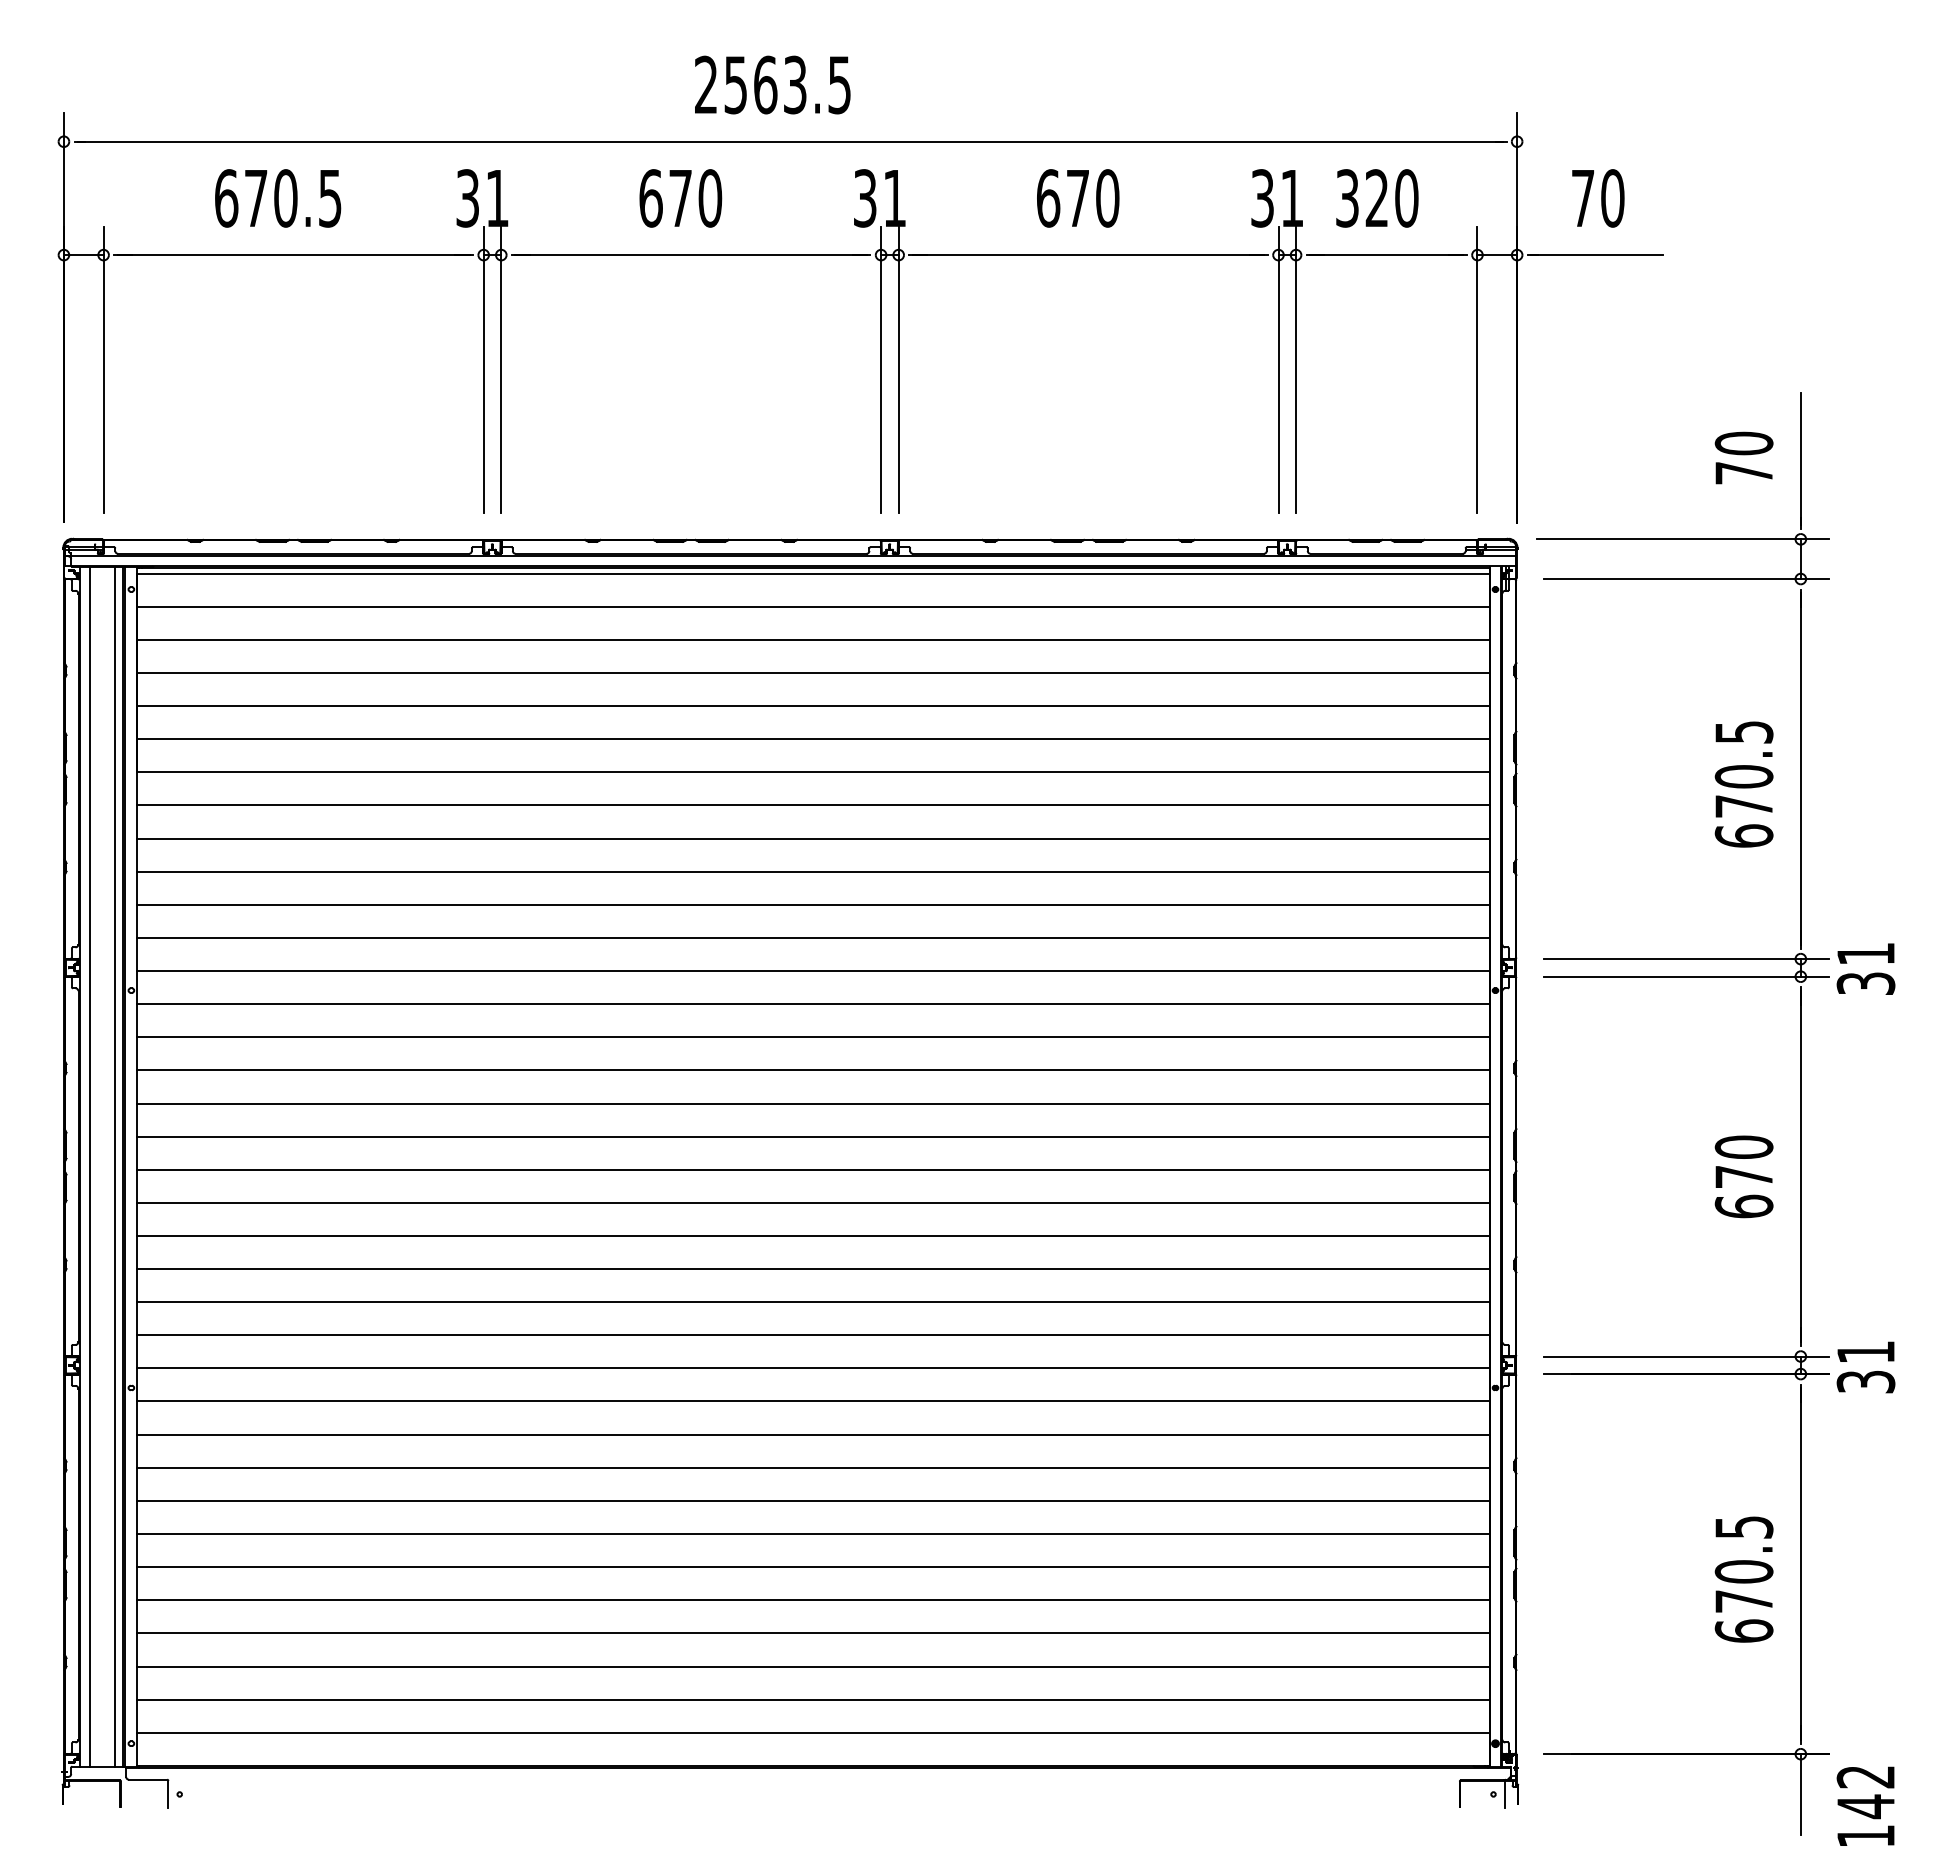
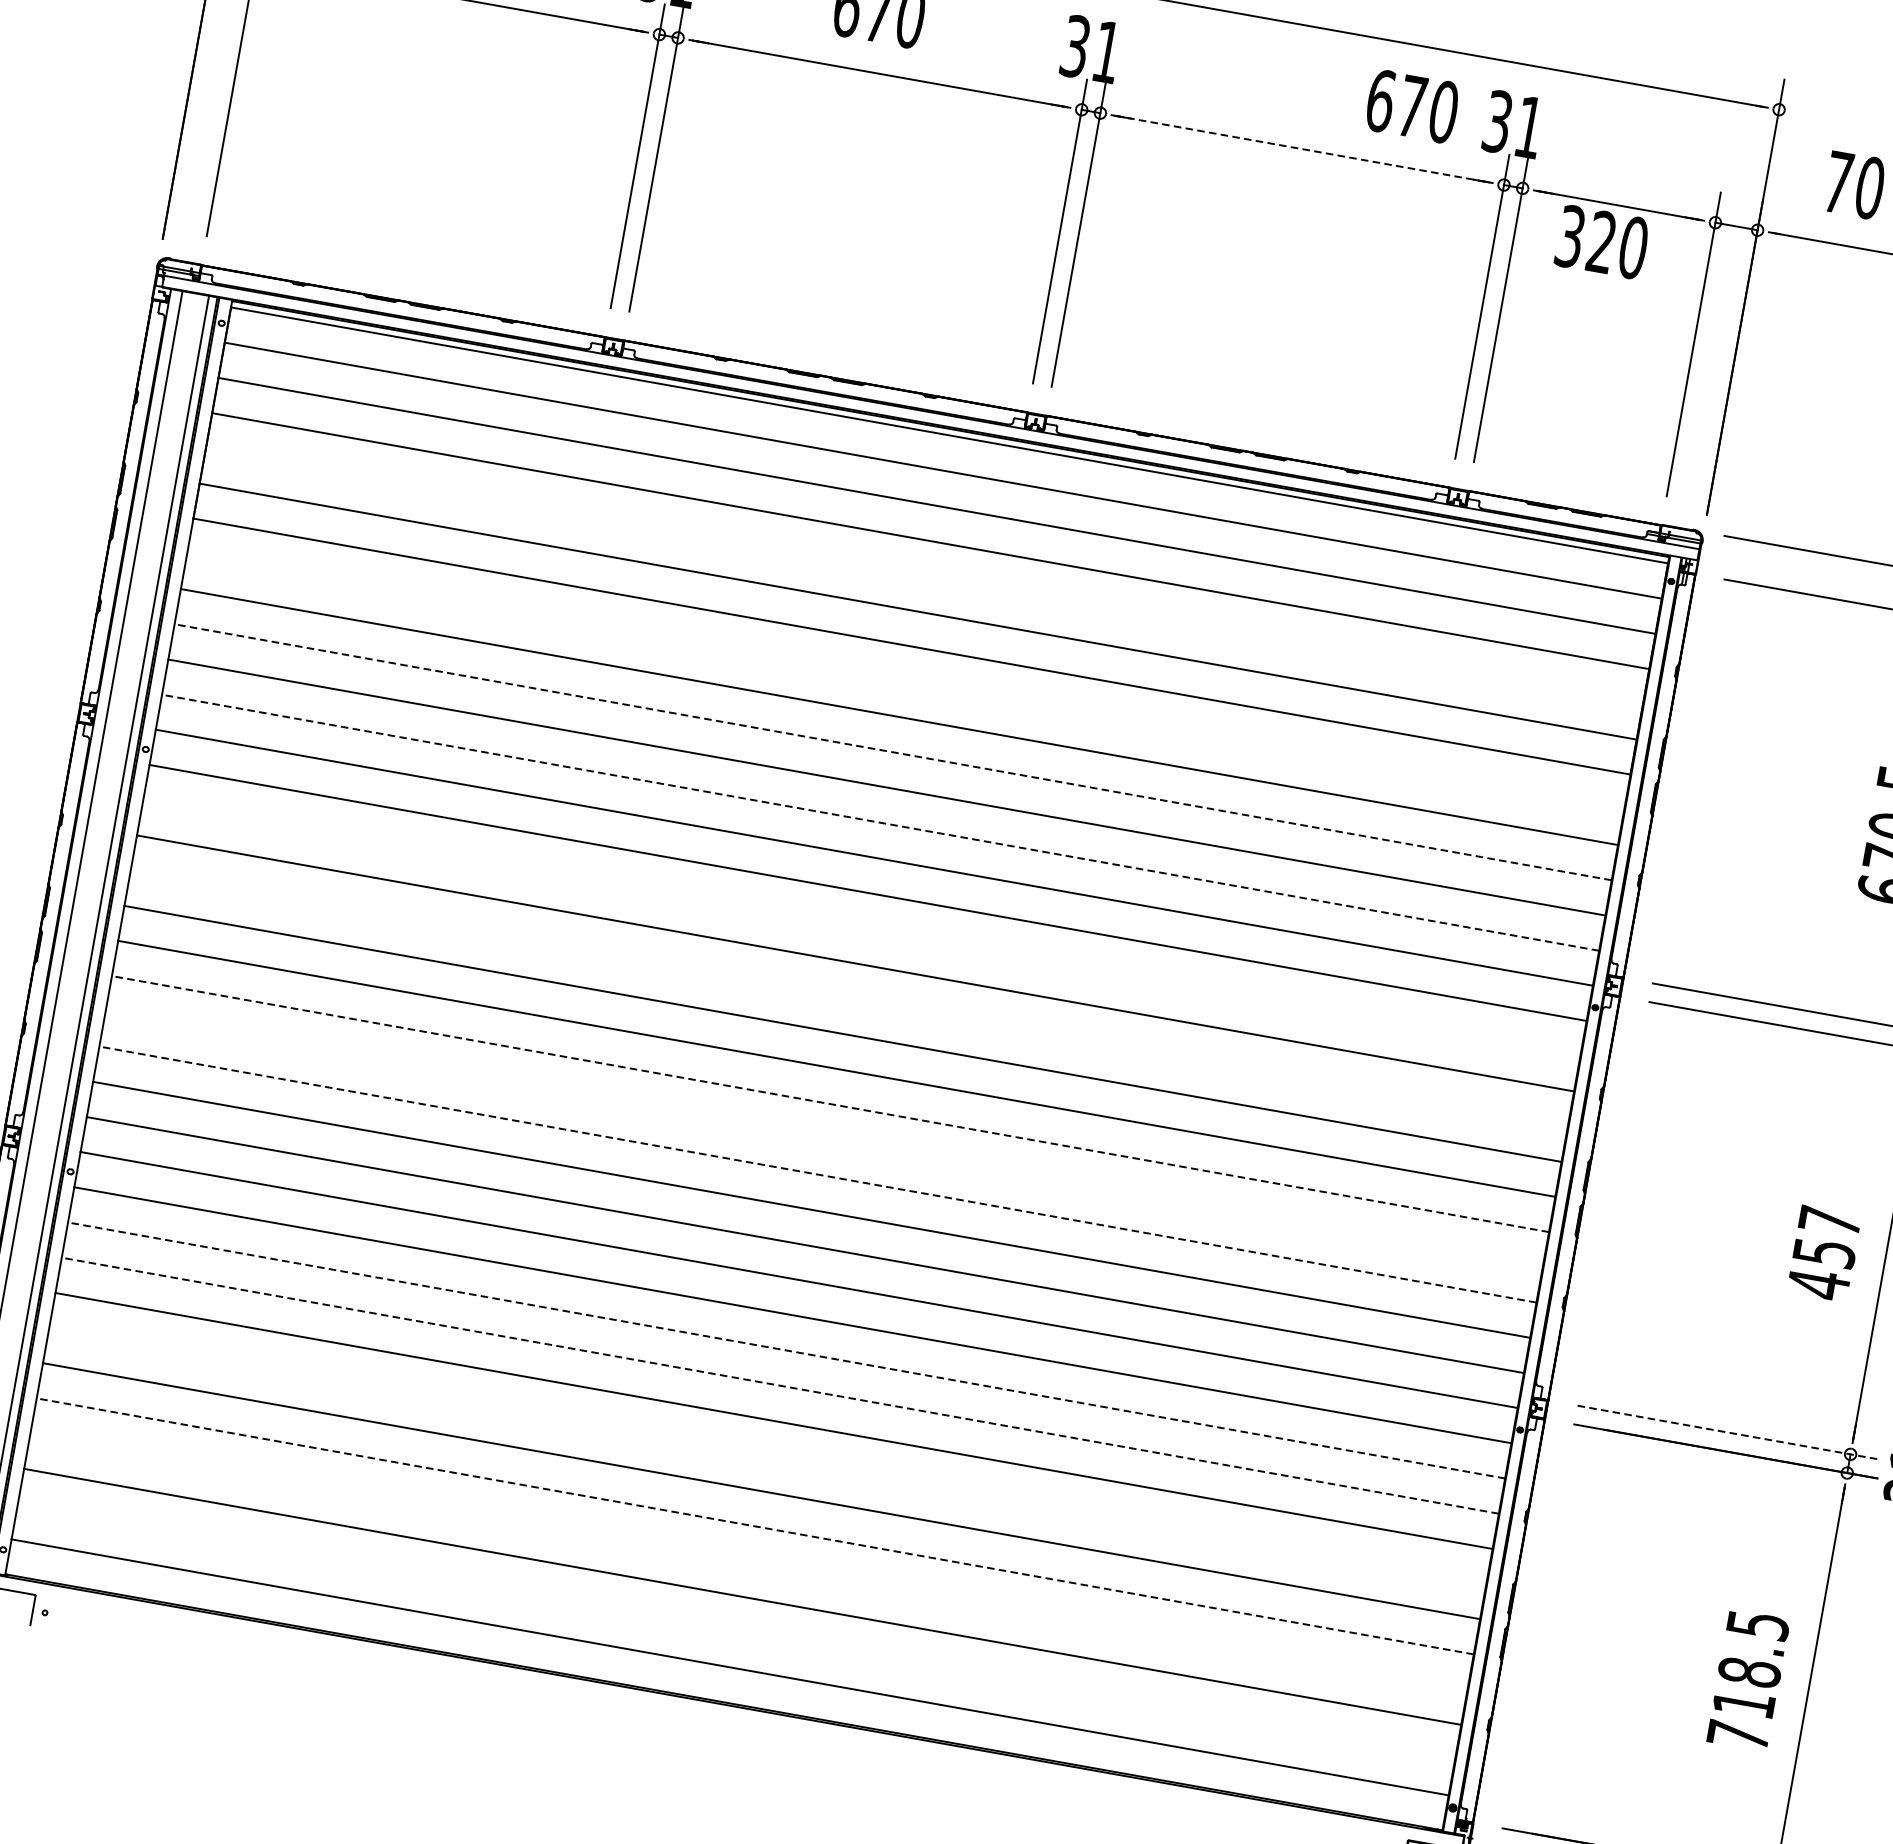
text: (1078, 198) -> (1412, 106), moved
text: (1377, 198) -> (1602, 242), moved
line: (1088, 255) -> (1302, 149), solid -> dashed
line: (813, 706) -> (924, 576), removed
line: (813, 805) -> (905, 681), removed
line: (813, 871) -> (893, 752), solid -> dashed
line: (813, 938) -> (880, 823), solid -> dashed
line: (813, 1037) -> (861, 928), removed
line: (813, 1103) -> (849, 998), removed
text: (1743, 1177) -> (1823, 1253), 670 -> 457
line: (813, 1202) -> (830, 1103), solid -> dashed
line: (813, 1235) -> (824, 1138), removed
line: (813, 1269) -> (817, 1175), solid -> dashed
line: (1686, 1356) -> (1729, 1432), solid -> dashed
line: (813, 1434) -> (786, 1350), solid -> dashed
line: (813, 1467) -> (780, 1385), solid -> dashed
line: (813, 1534) -> (767, 1456), removed
line: (813, 1600) -> (755, 1526), solid -> dashed
text: (1743, 1601) -> (1743, 1703), 670.5 -> 718.5
line: (813, 1633) -> (748, 1561), removed
line: (813, 1699) -> (736, 1631), removed

